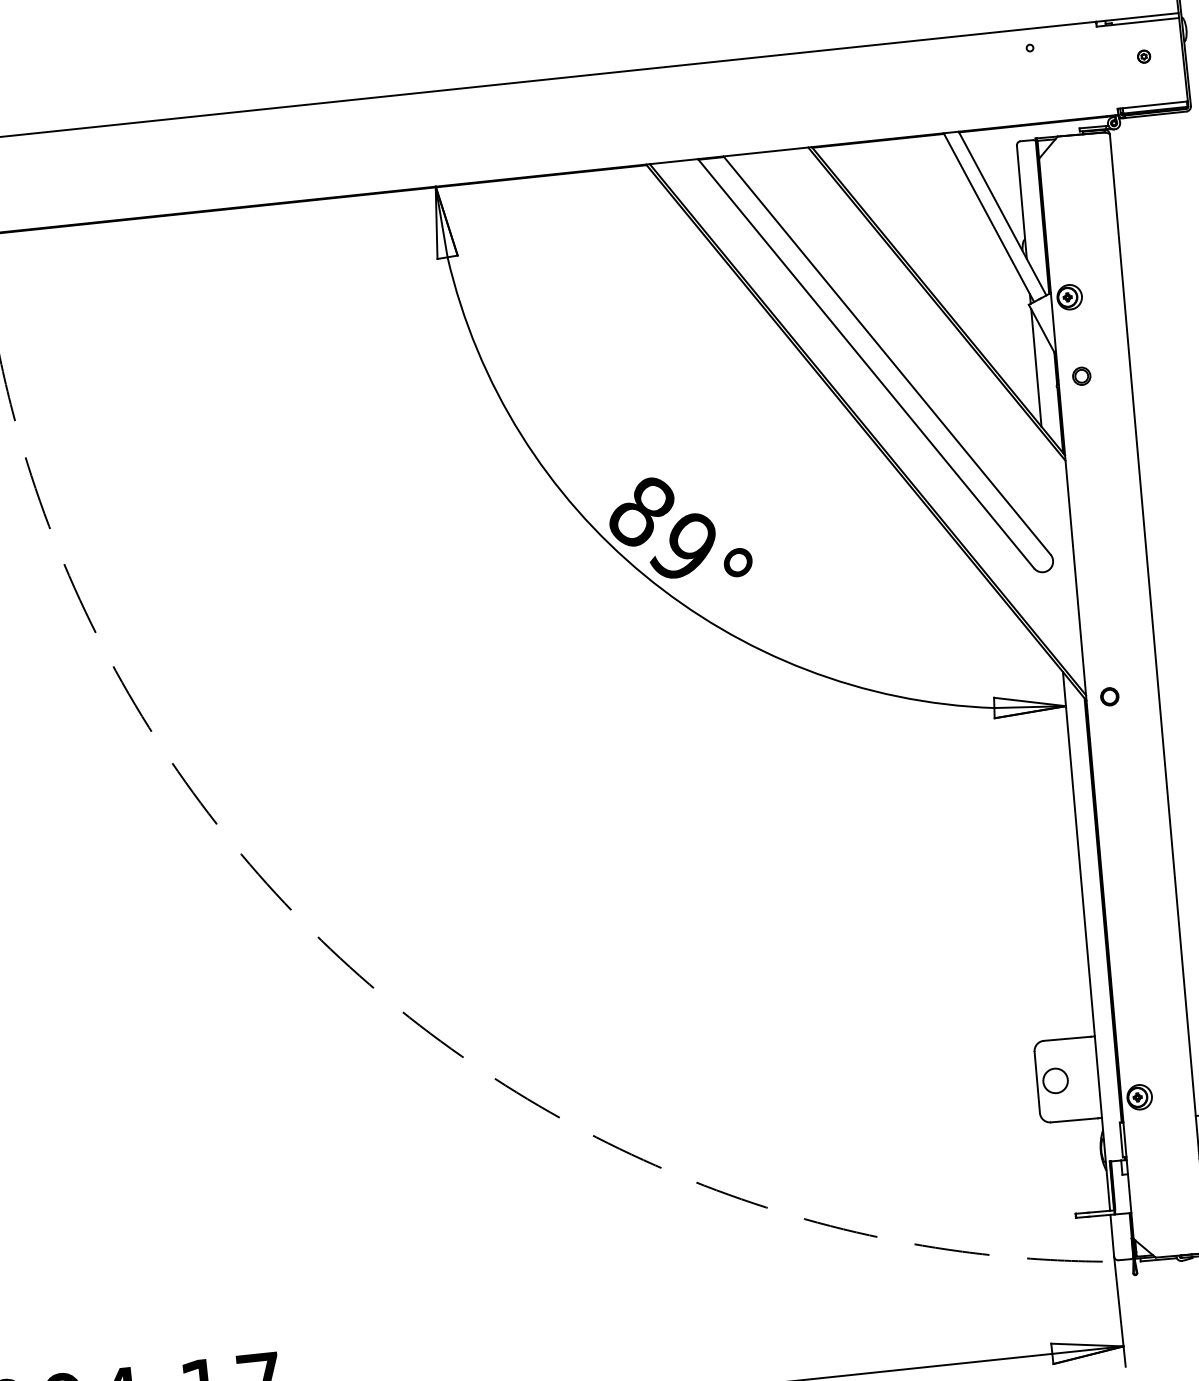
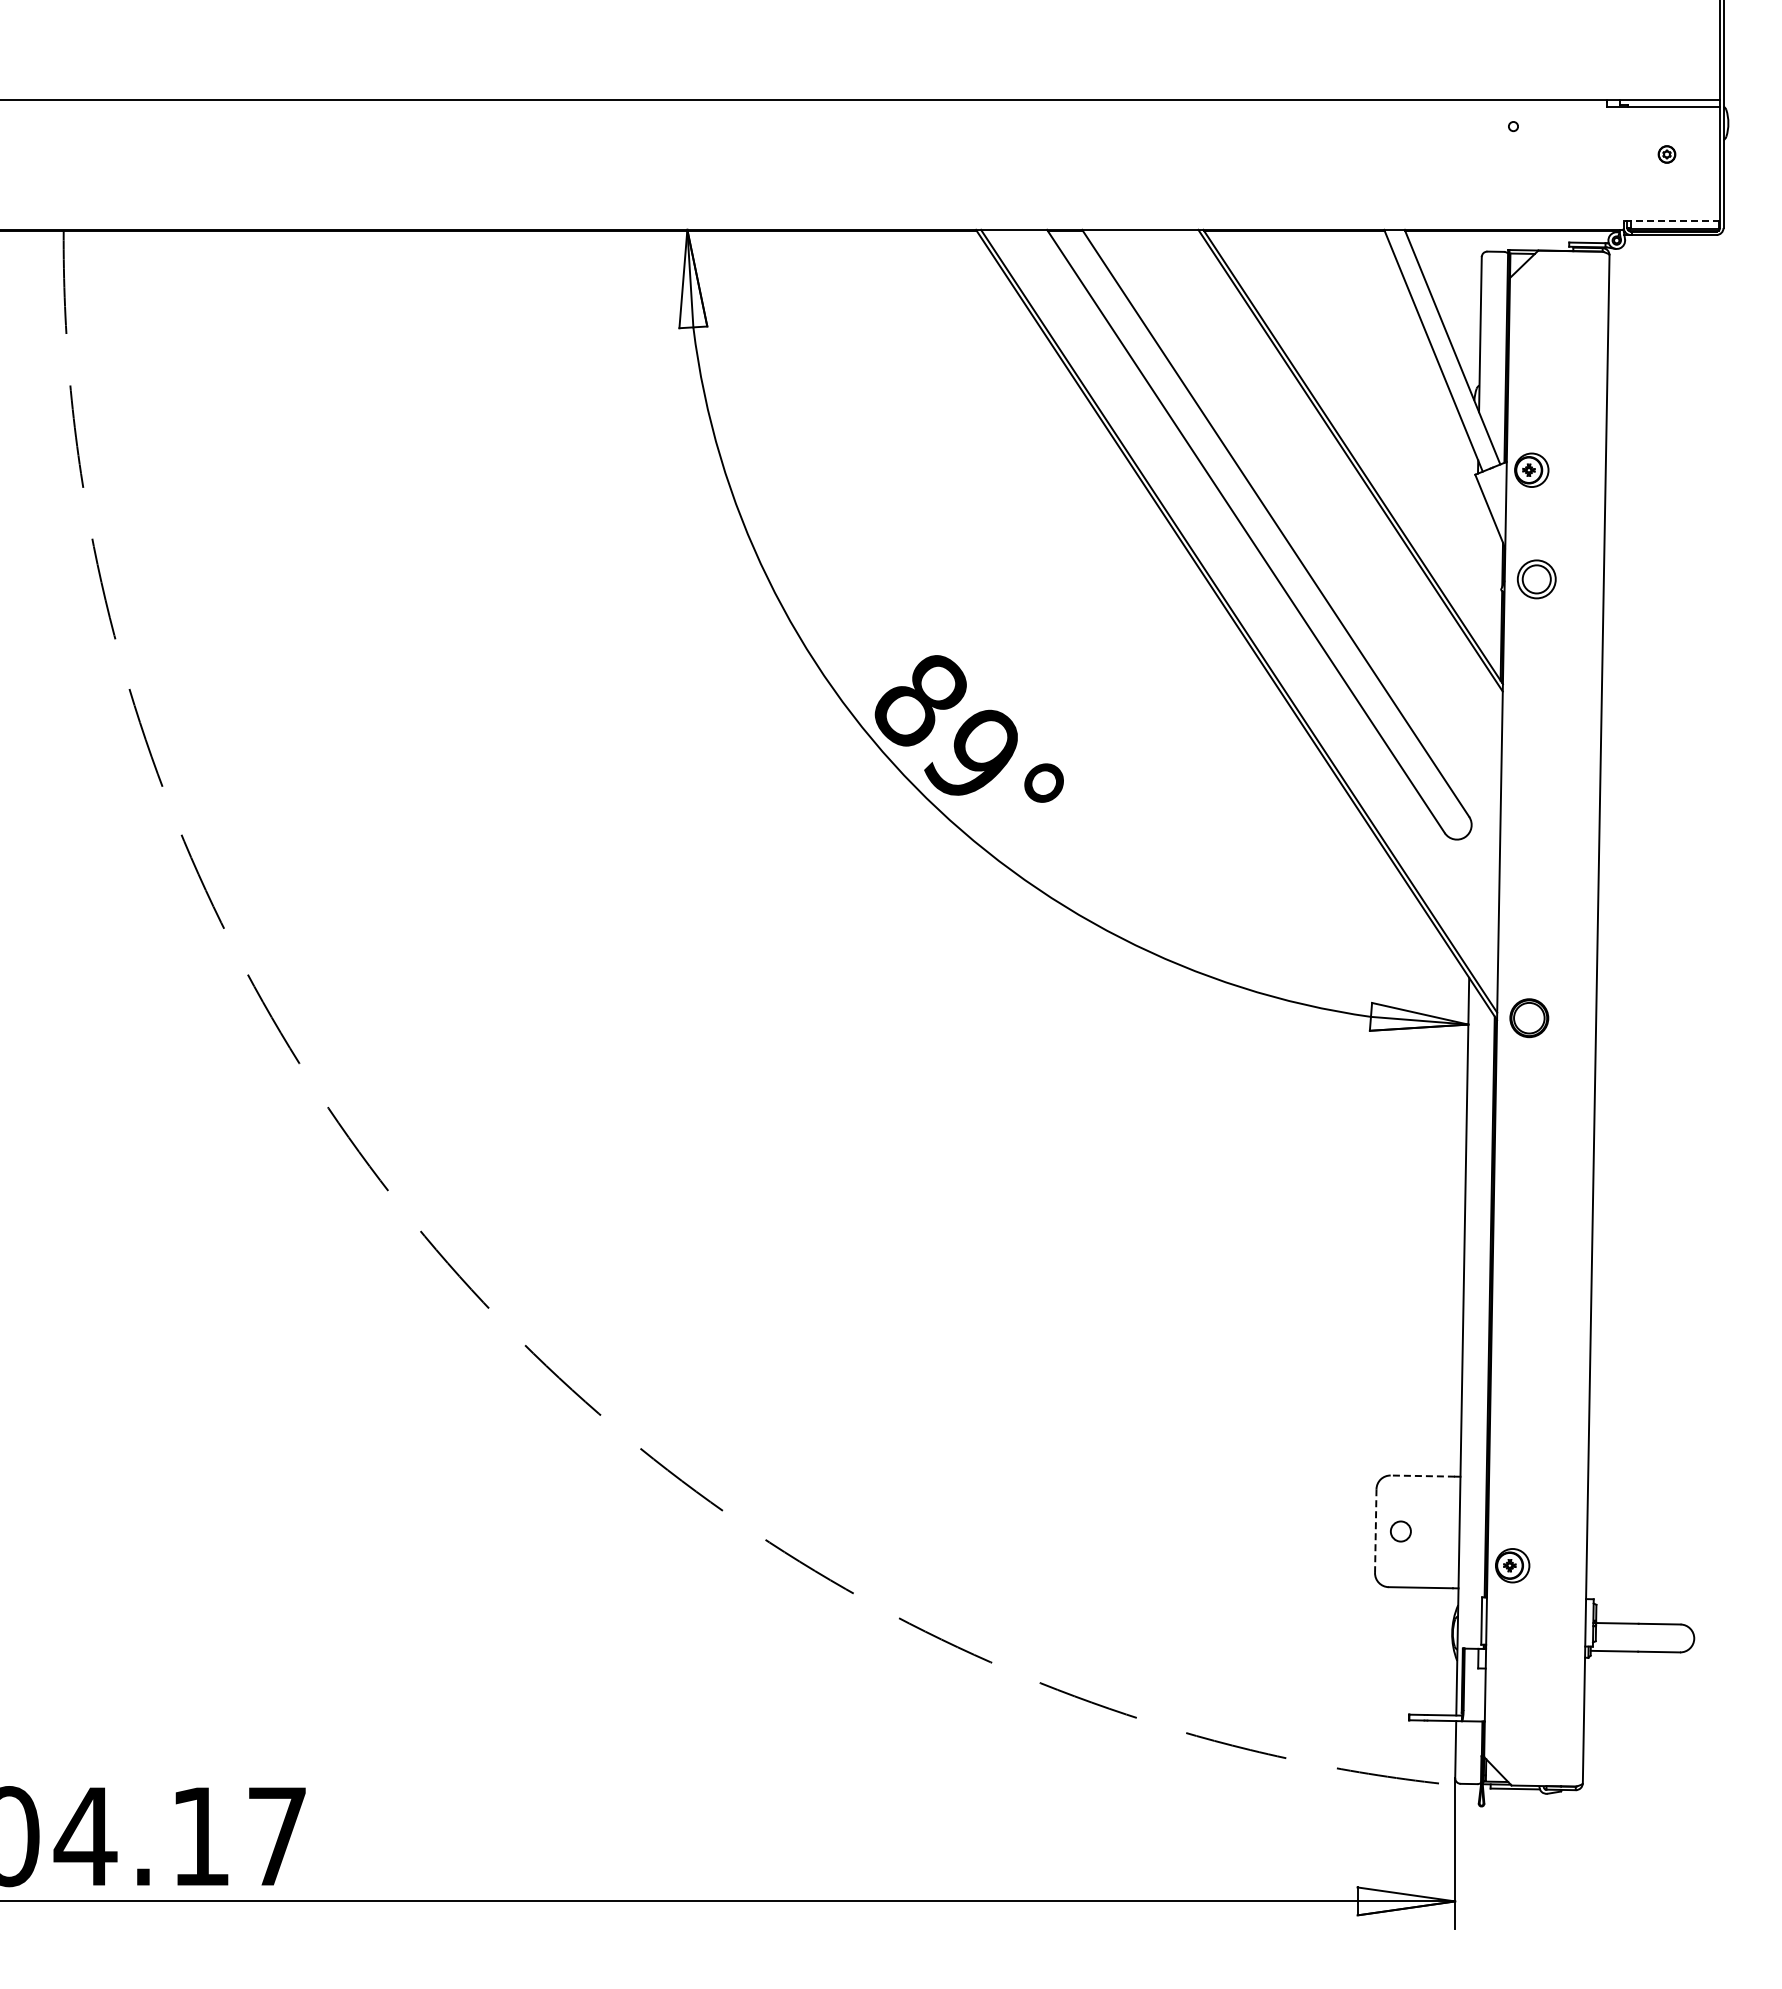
line: (1152, 105) -> (1671, 221), solid -> dashed
line: (1036, 367) -> (1476, 561), removed
part: (1081, 375) -> (1536, 578), size x1.6
part: (1109, 696) -> (1528, 1017), size x1.6
line: (1067, 1039) -> (1422, 1476), solid -> dashed
circle: (1055, 1080) -> (1400, 1531), size x0.6
line: (1037, 1082) -> (1375, 1531), solid -> dashed

